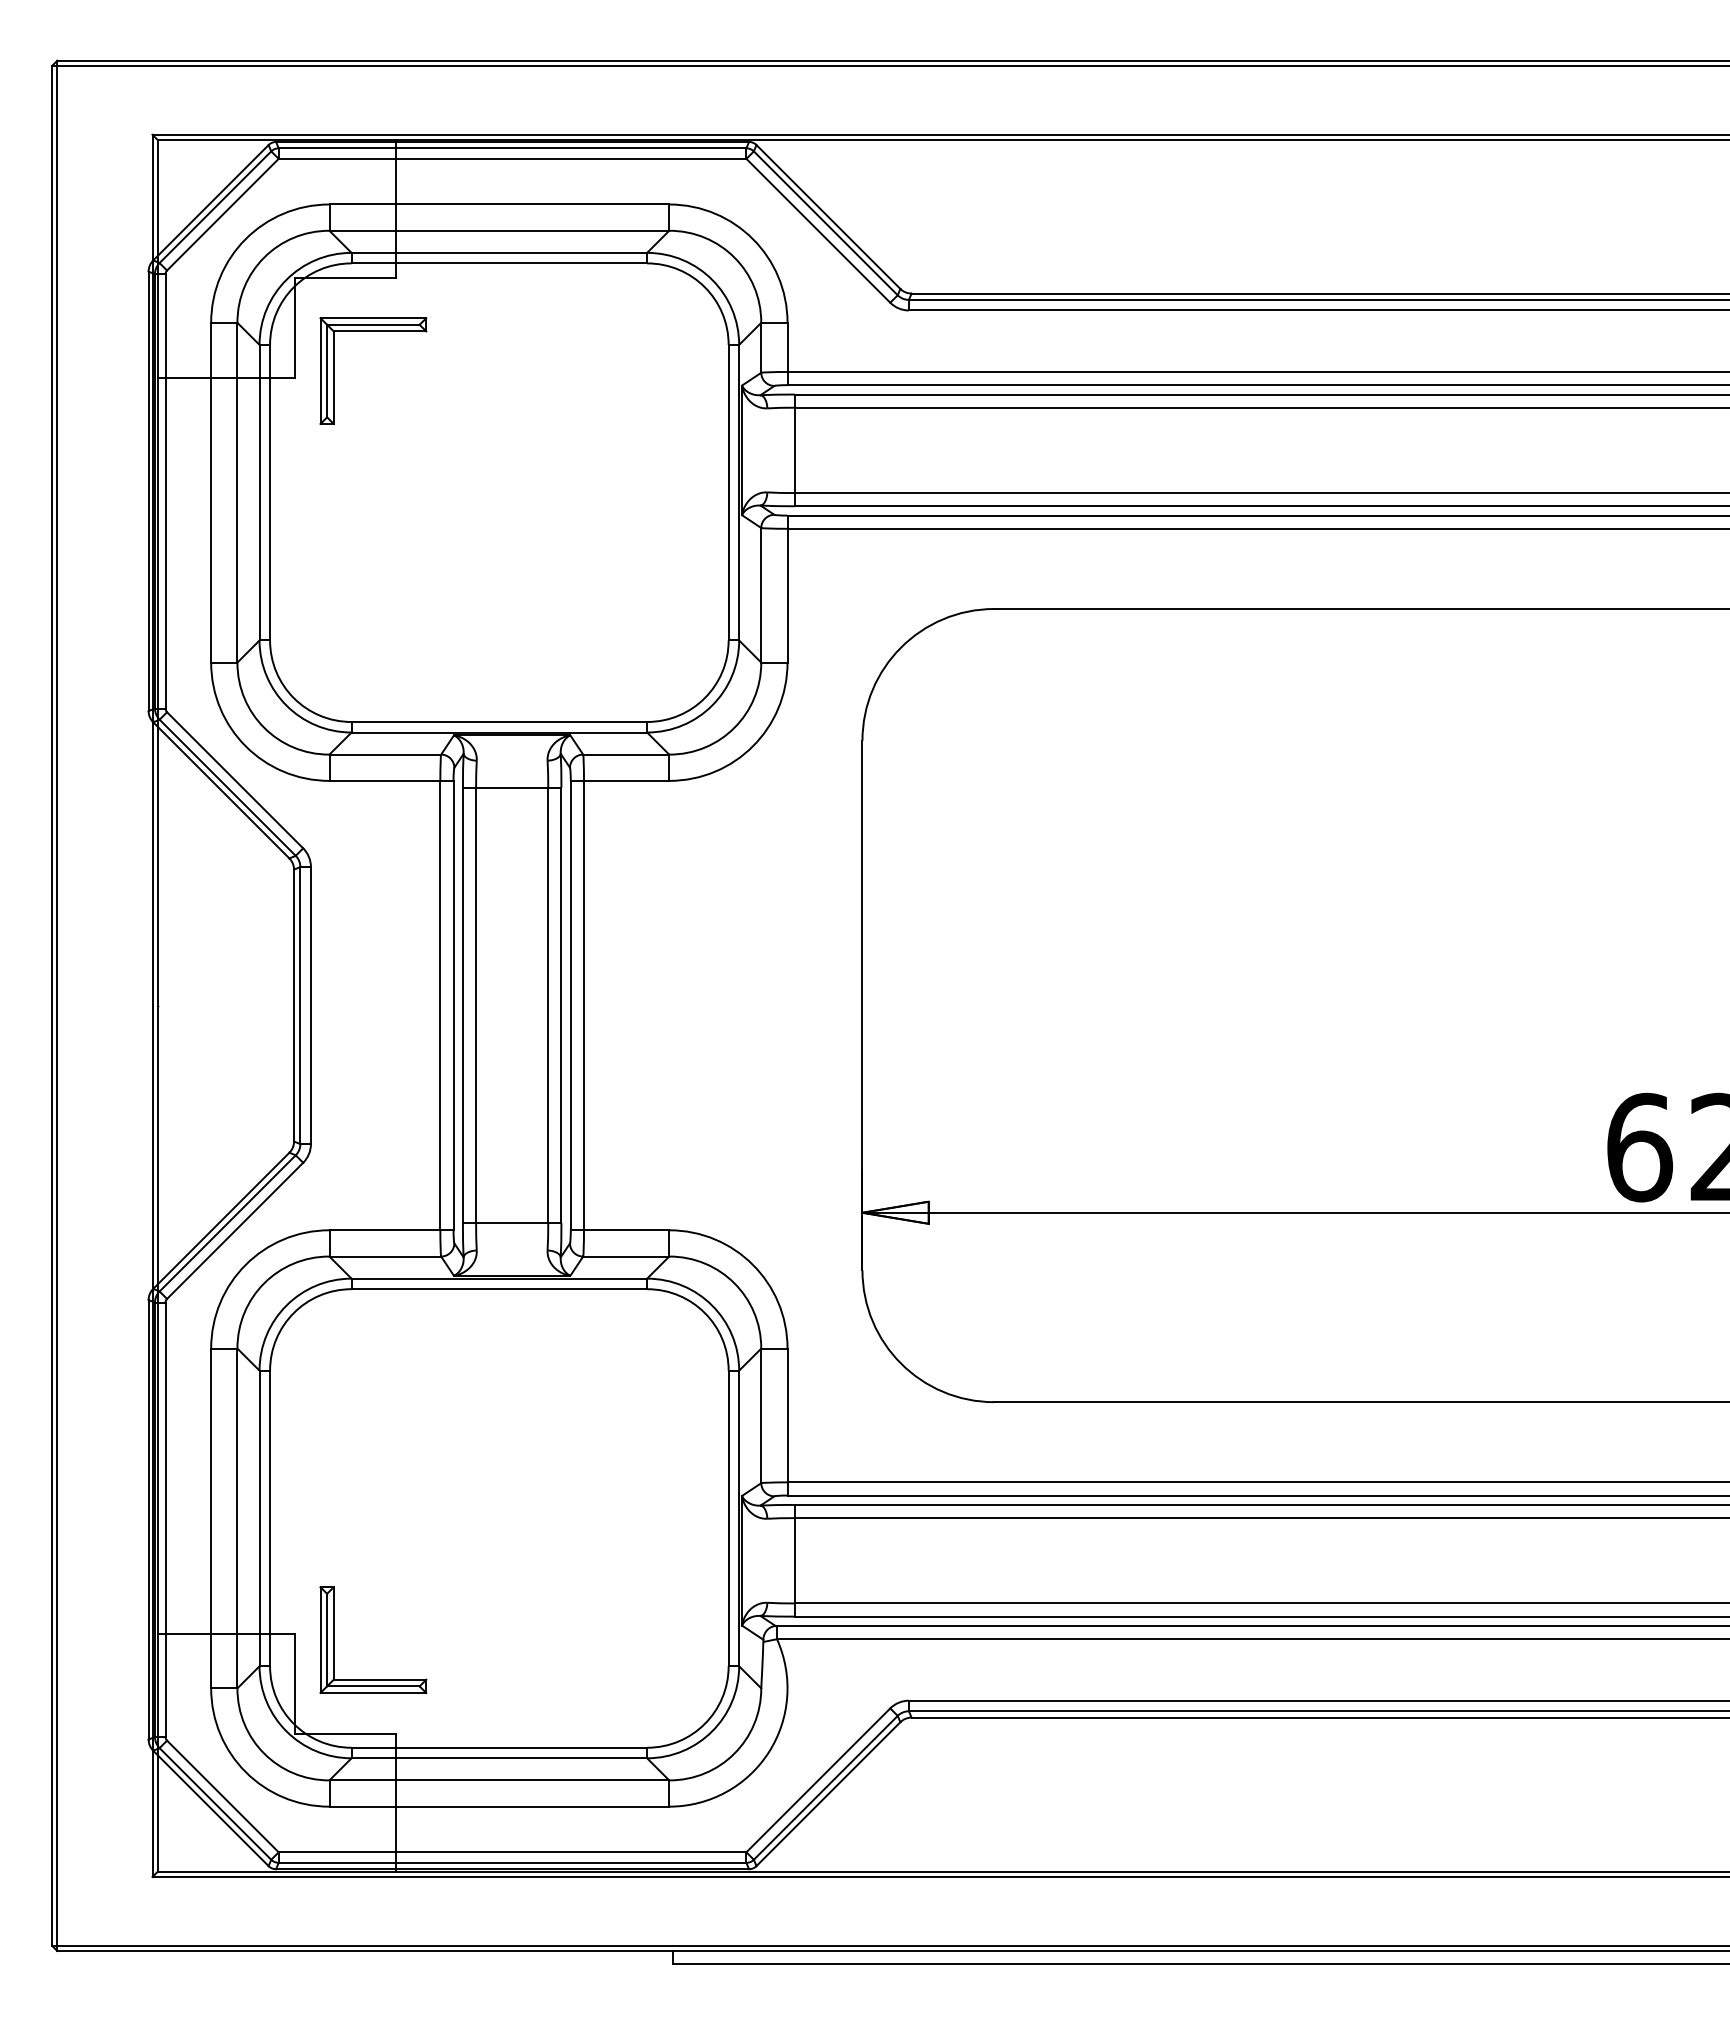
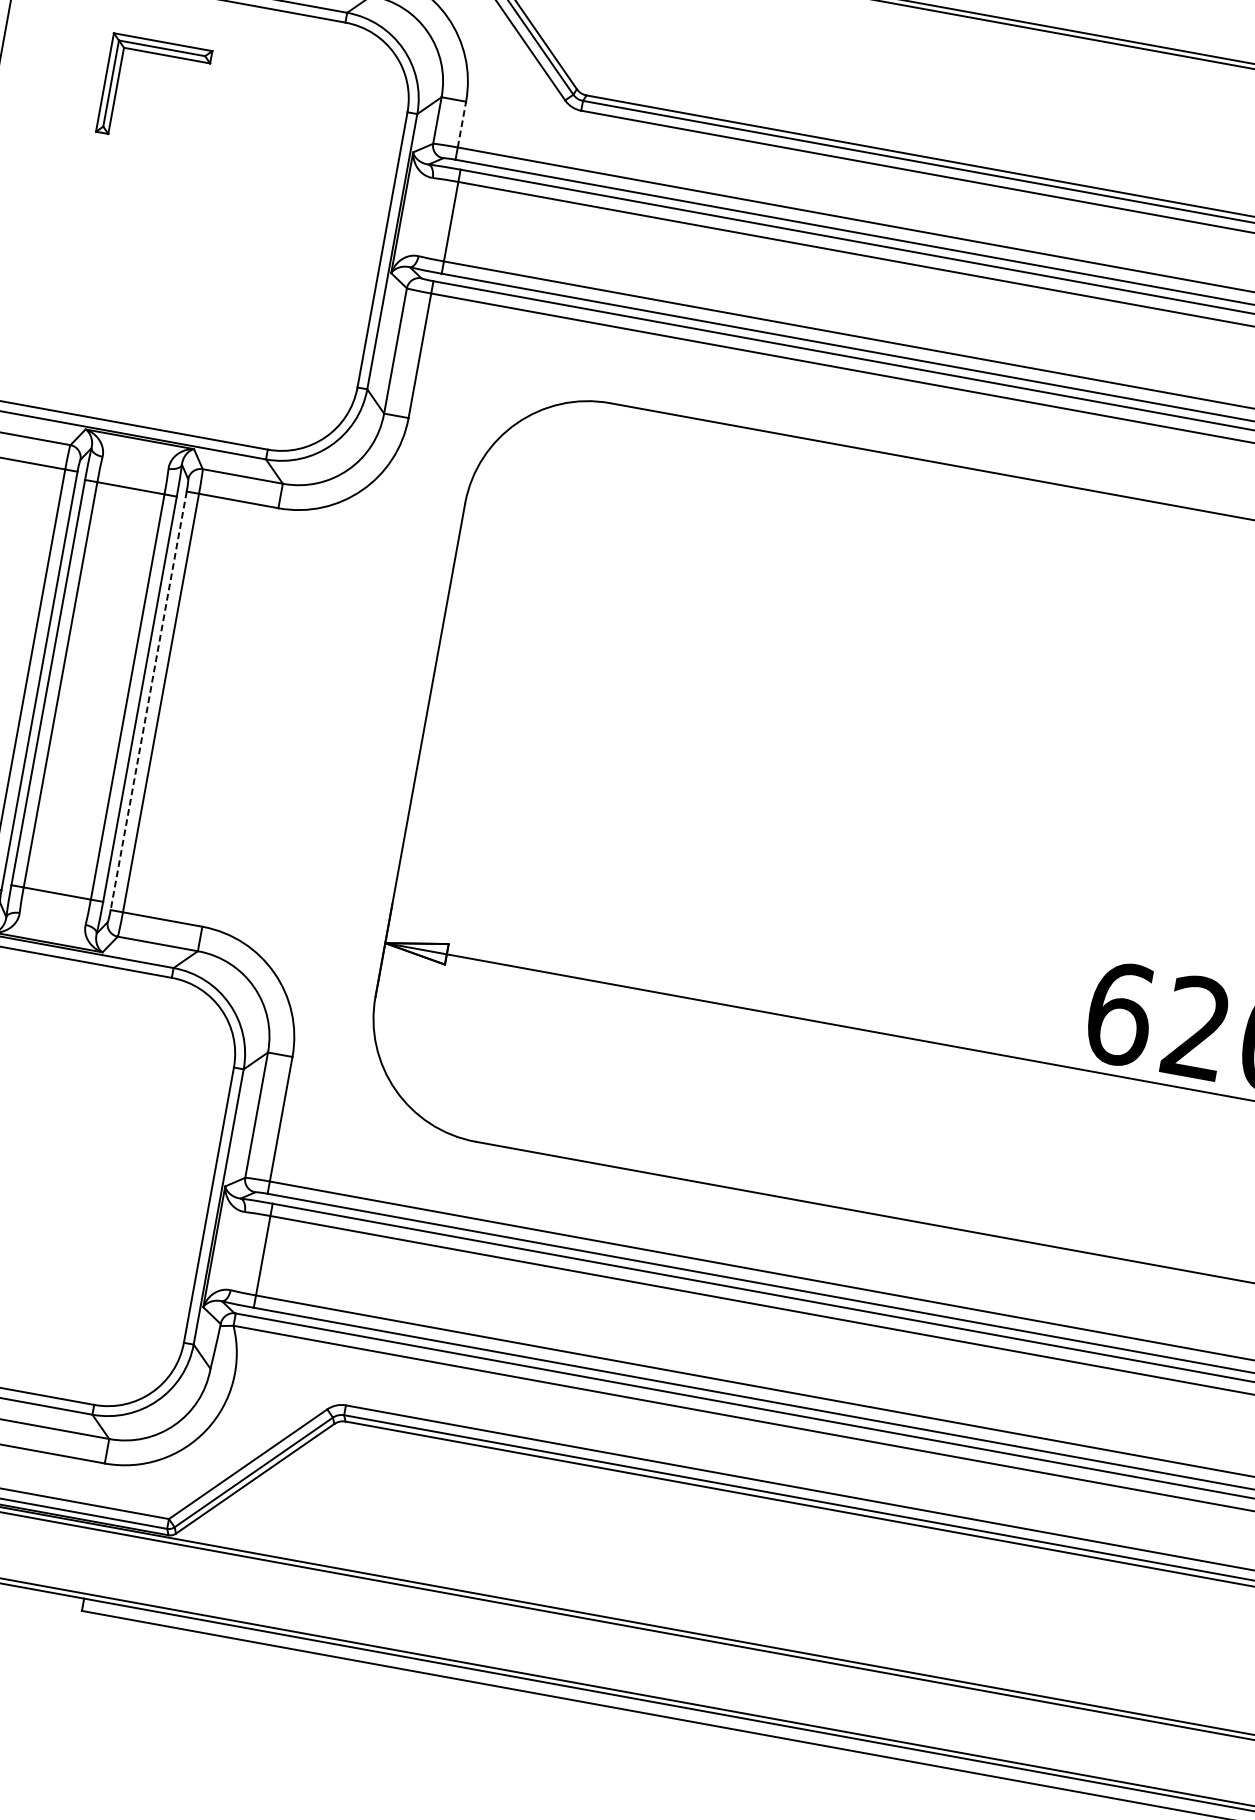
part: (373, 331) -> (161, 54), moved
line: (787, 347) -> (461, 124), solid -> dashed
line: (570, 1005) -> (148, 700), solid -> dashed

